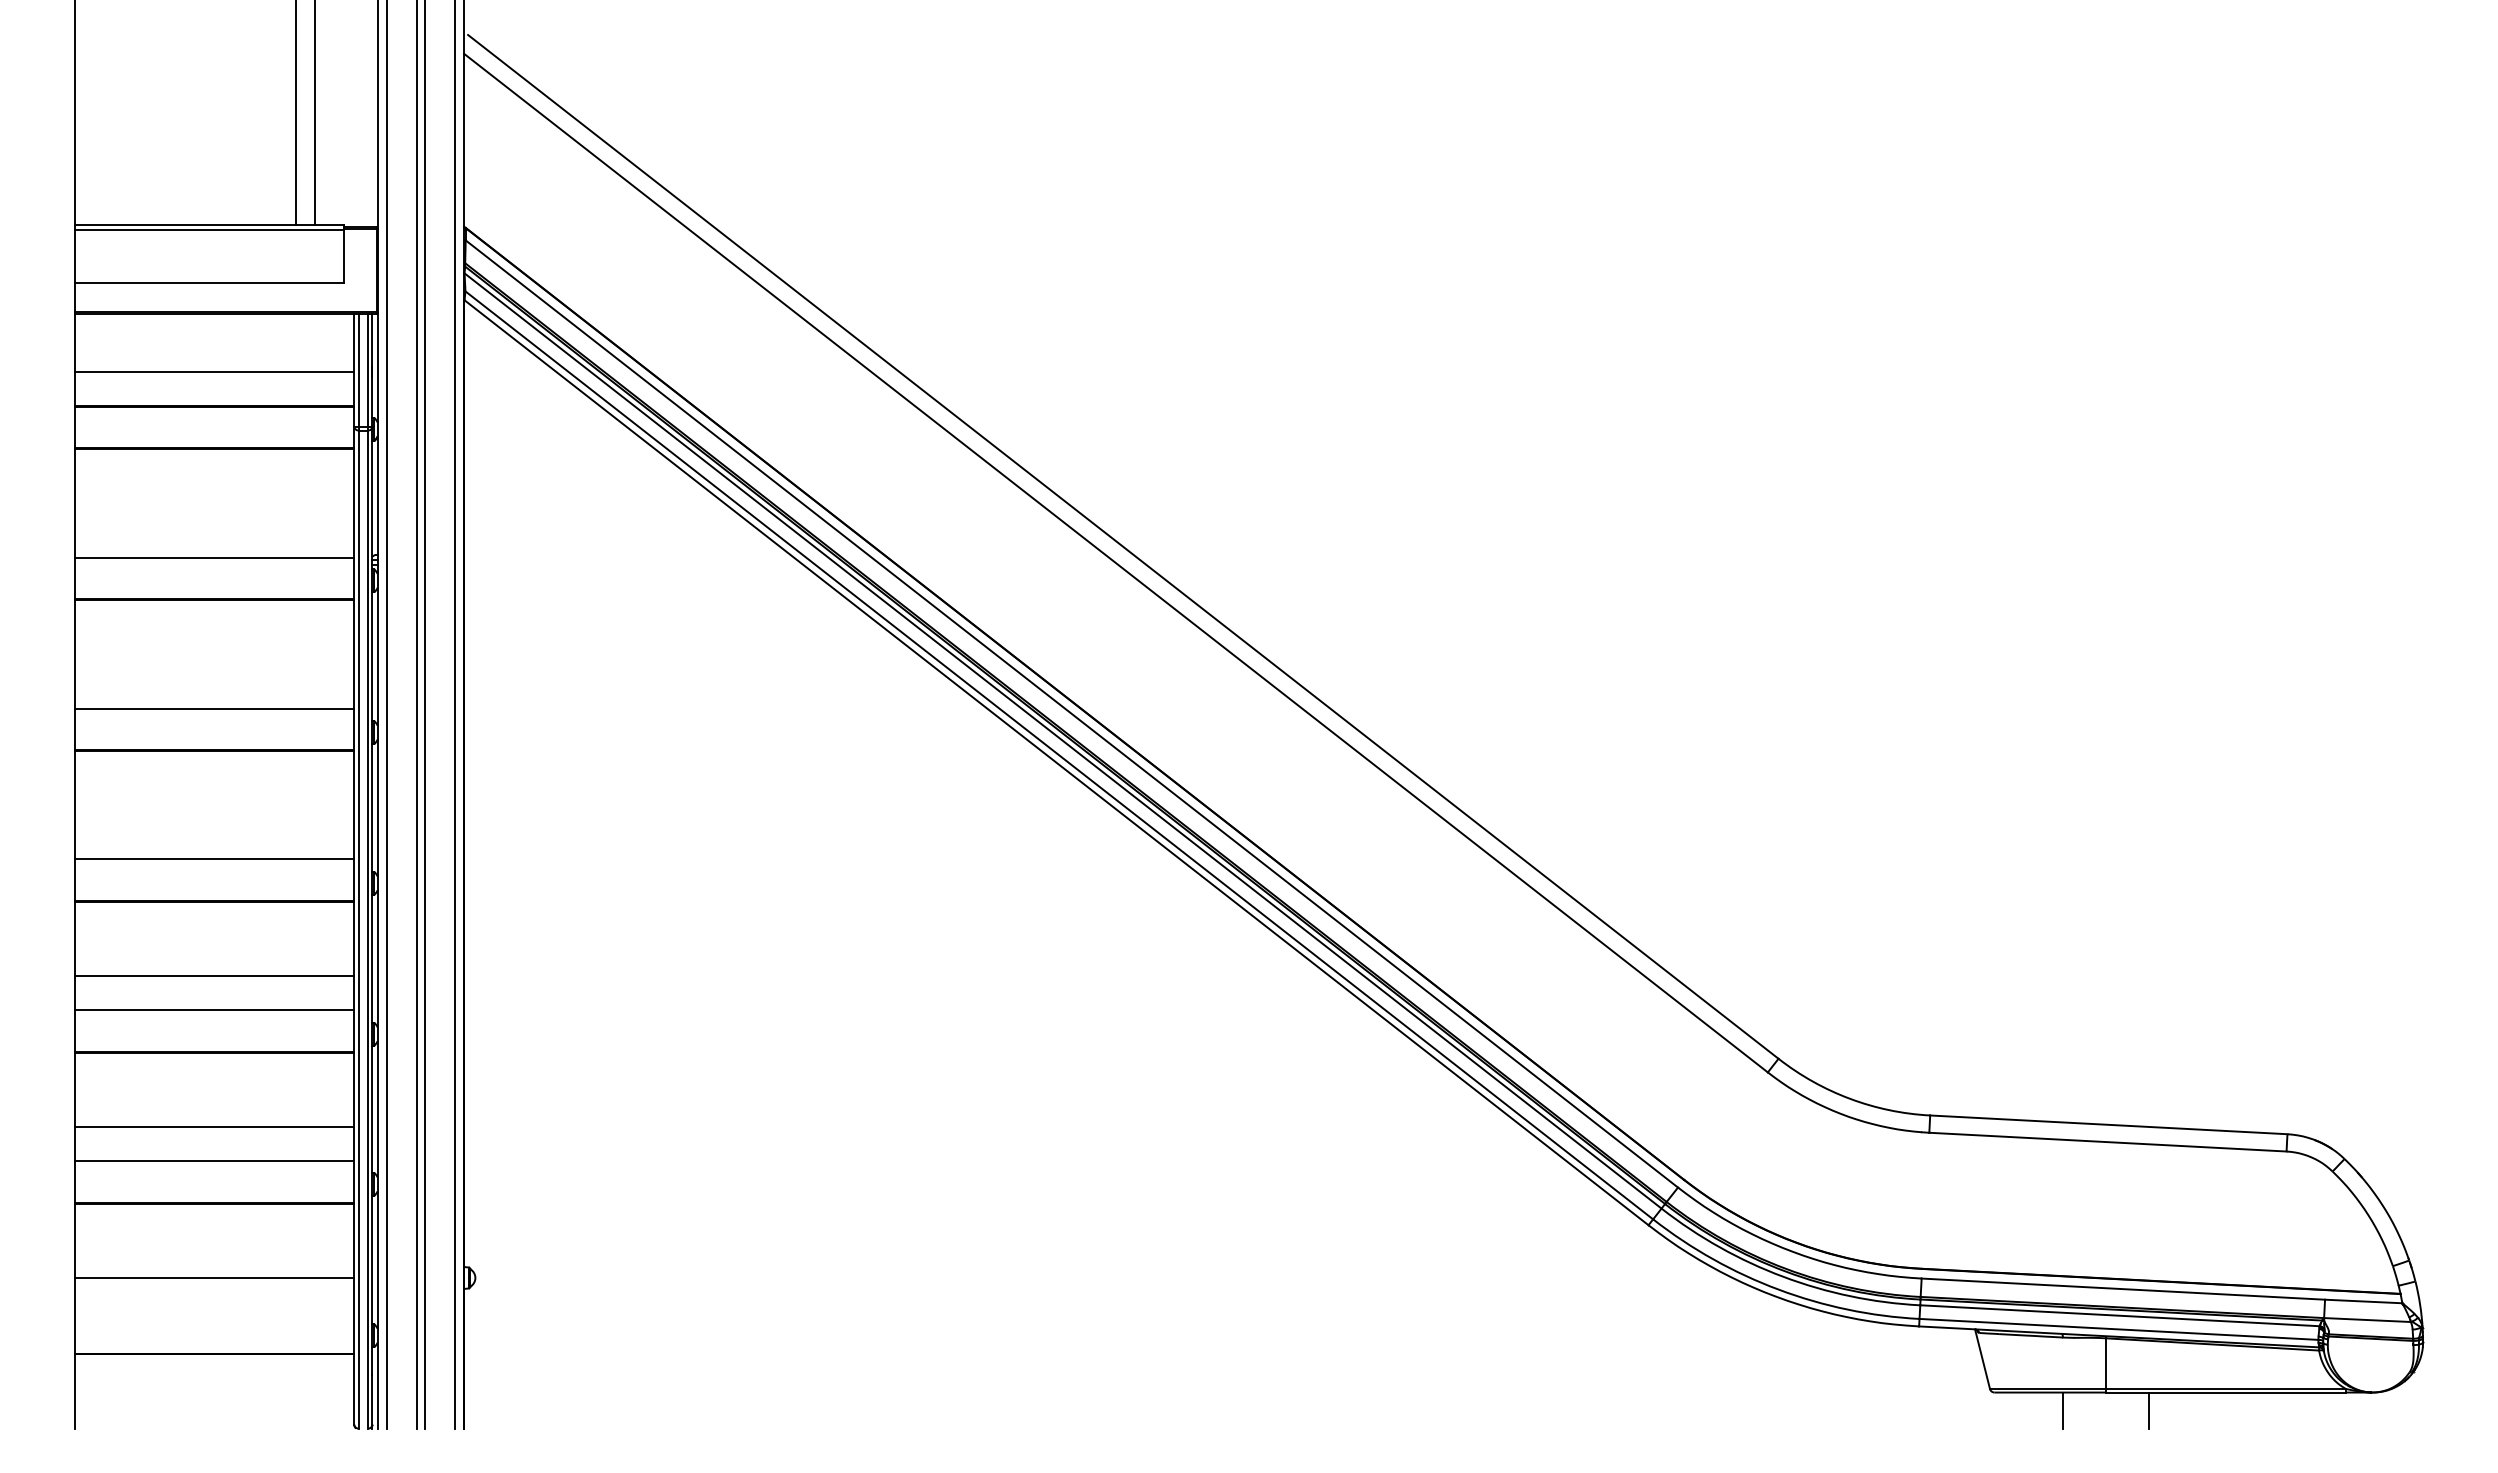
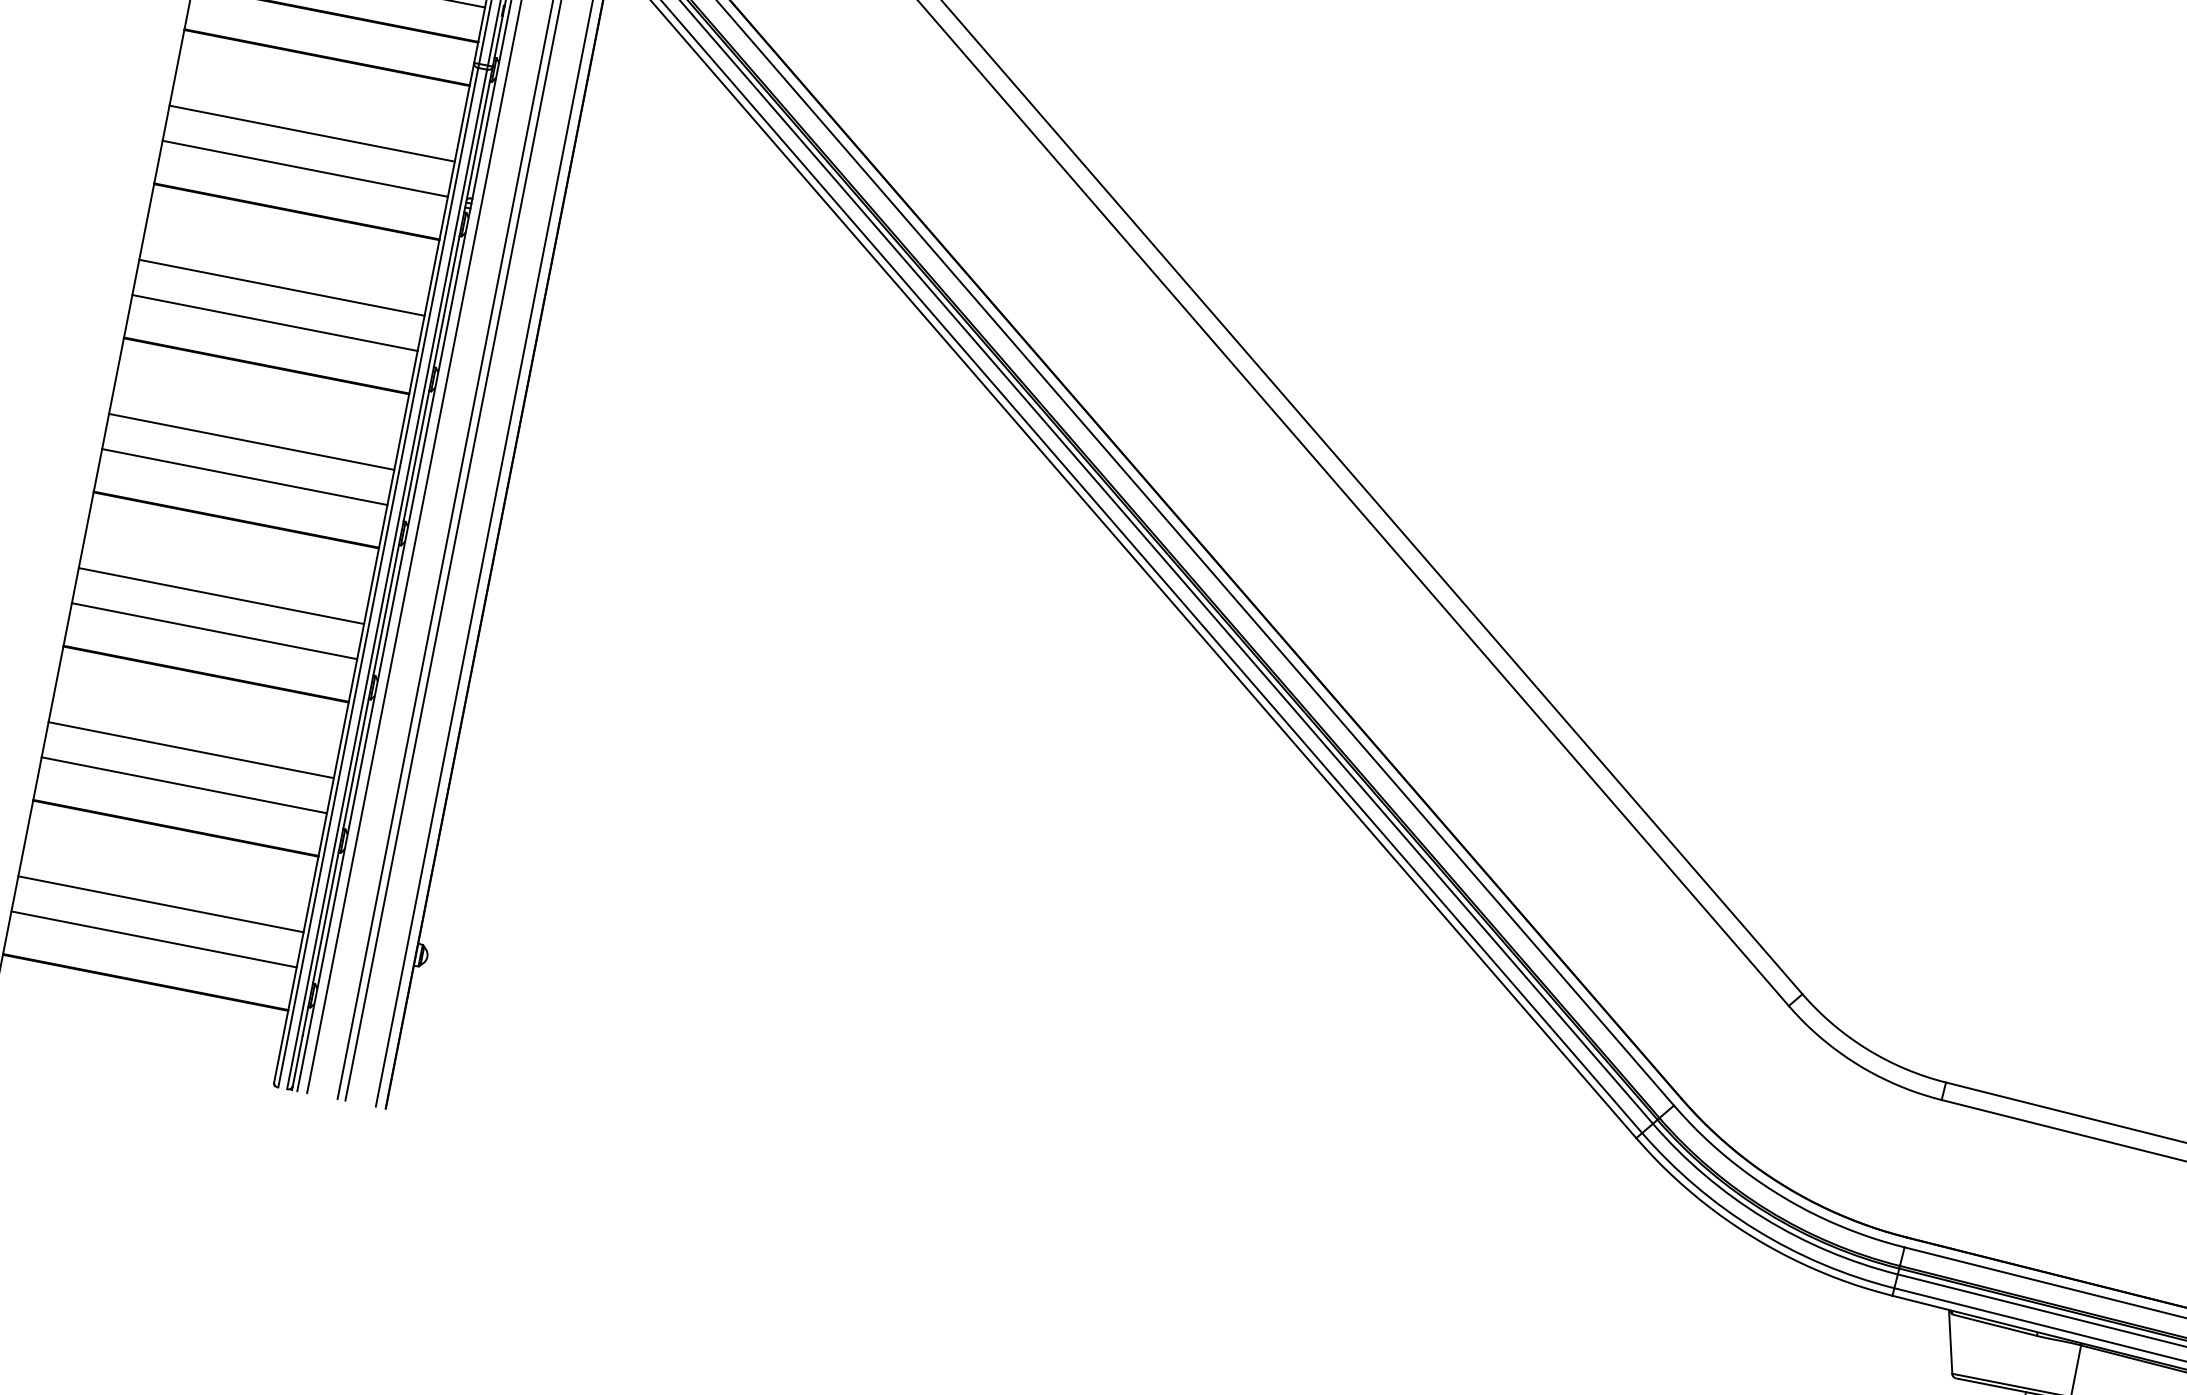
line: (214, 523) -> (312, 133), added
line: (214, 674) -> (281, 288), added
line: (214, 824) -> (251, 441), added
line: (214, 1312) -> (153, 939), added

